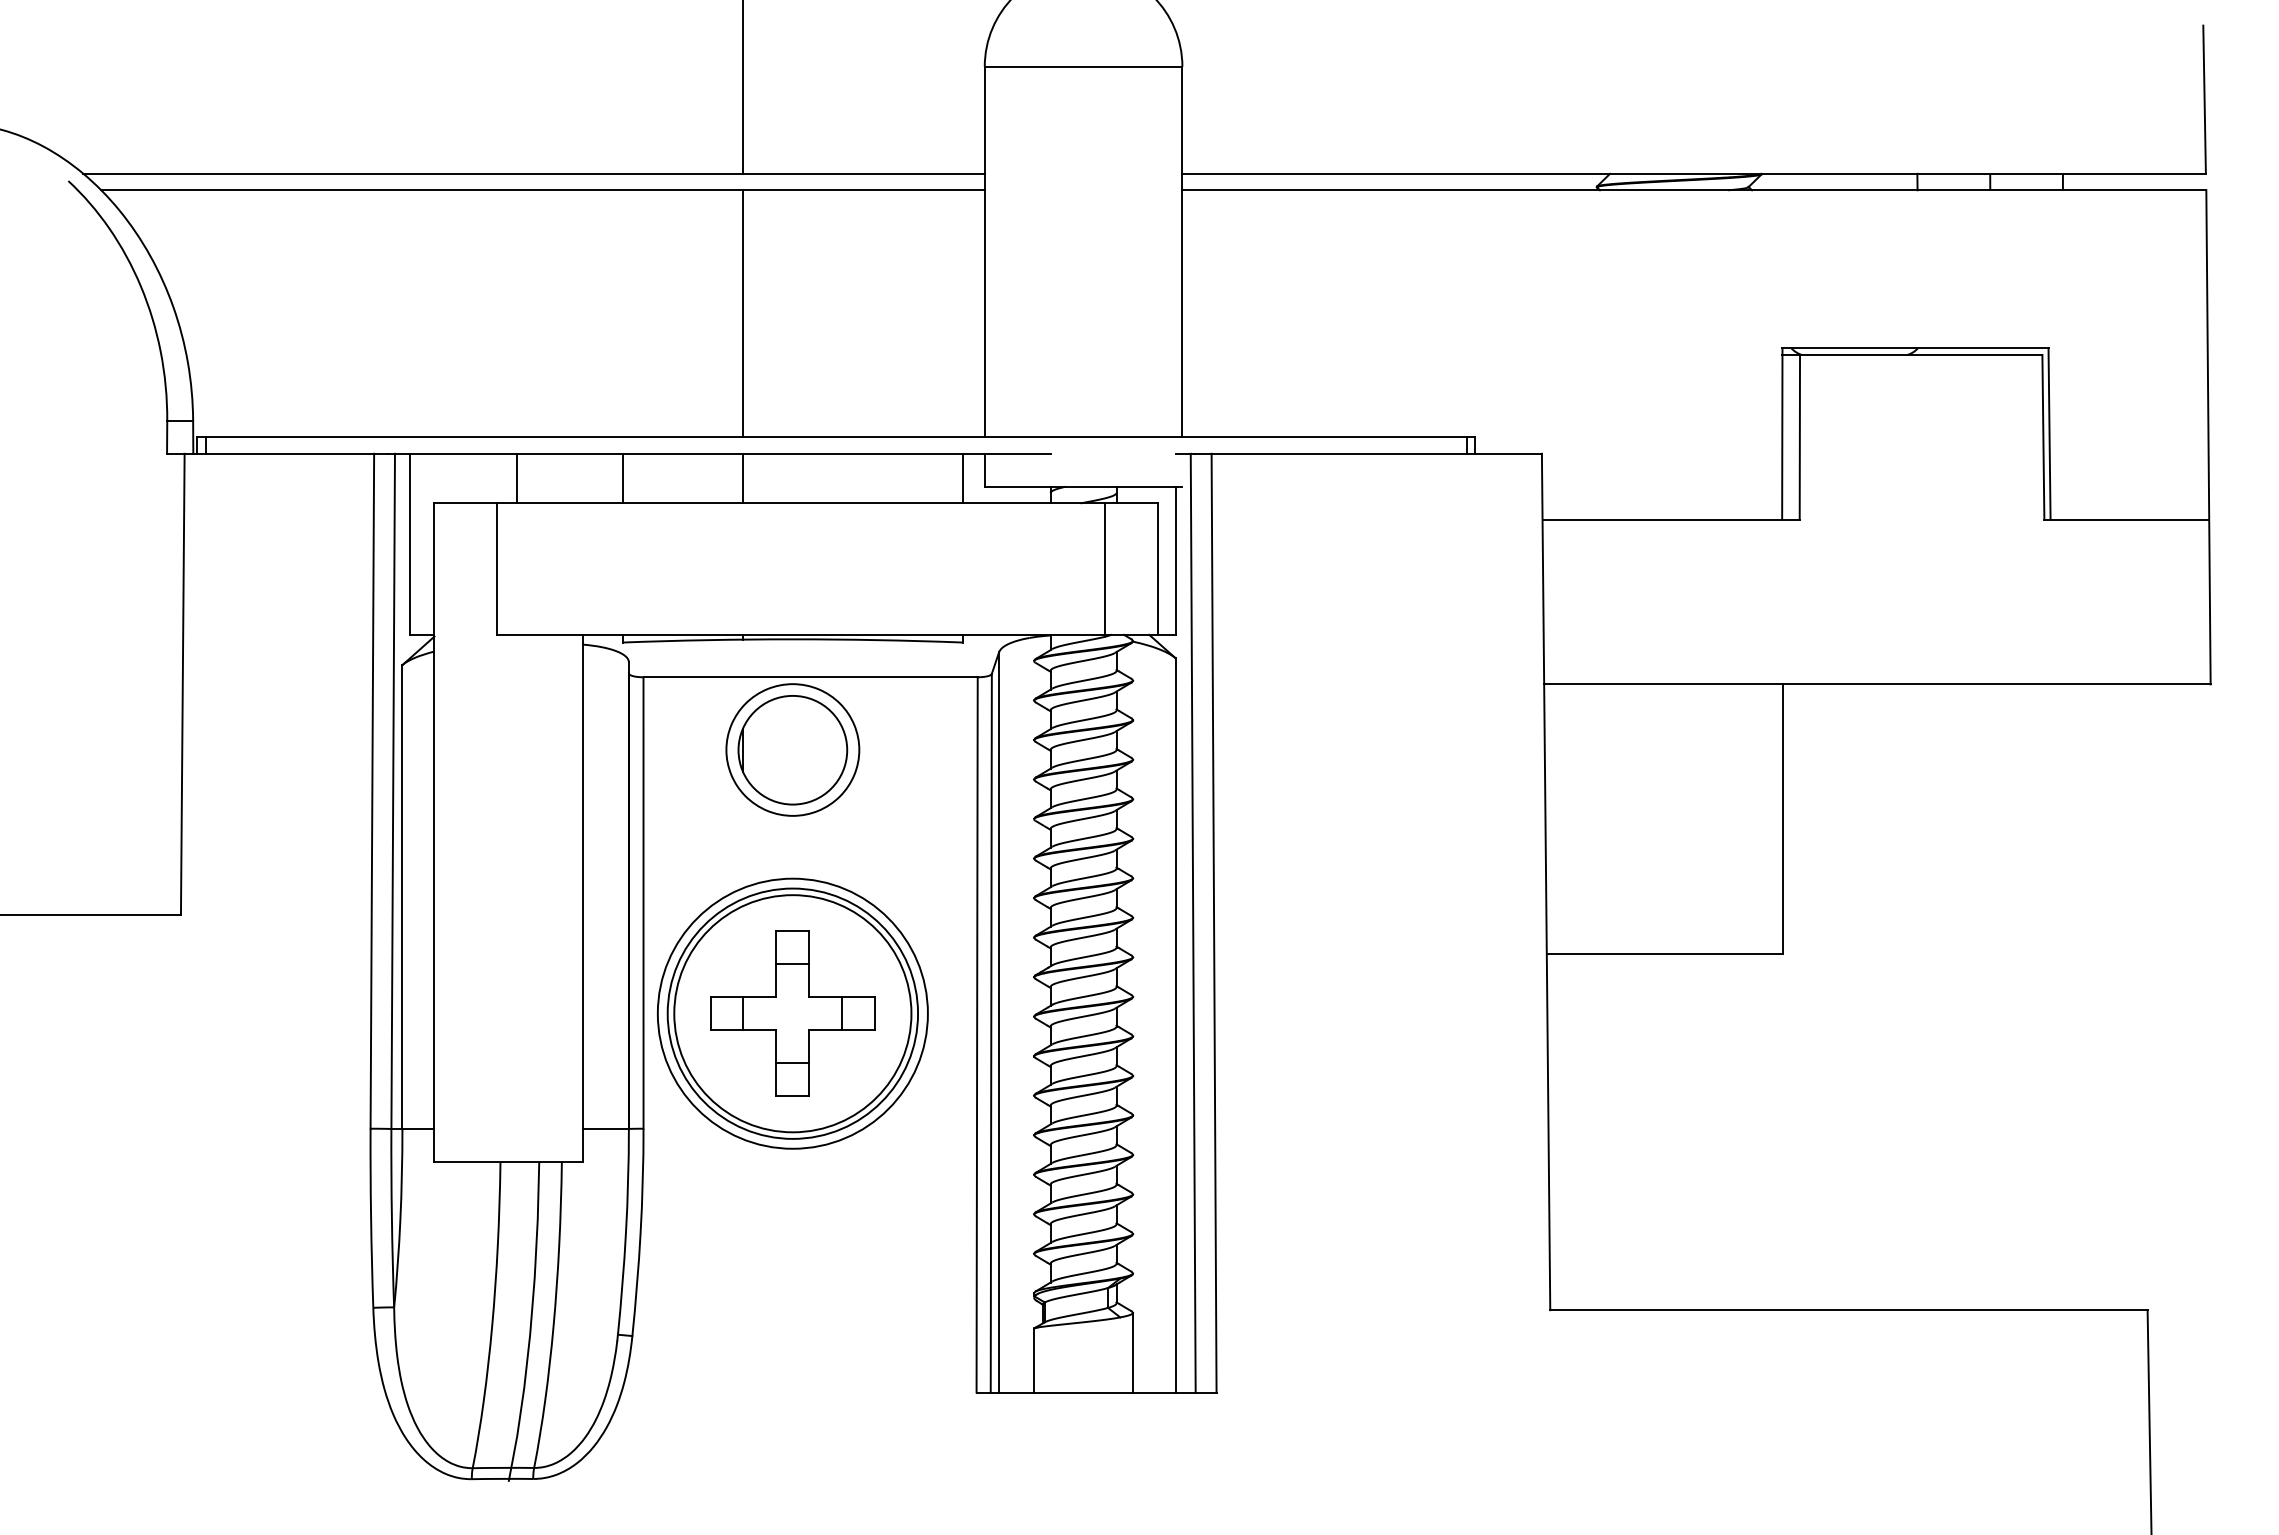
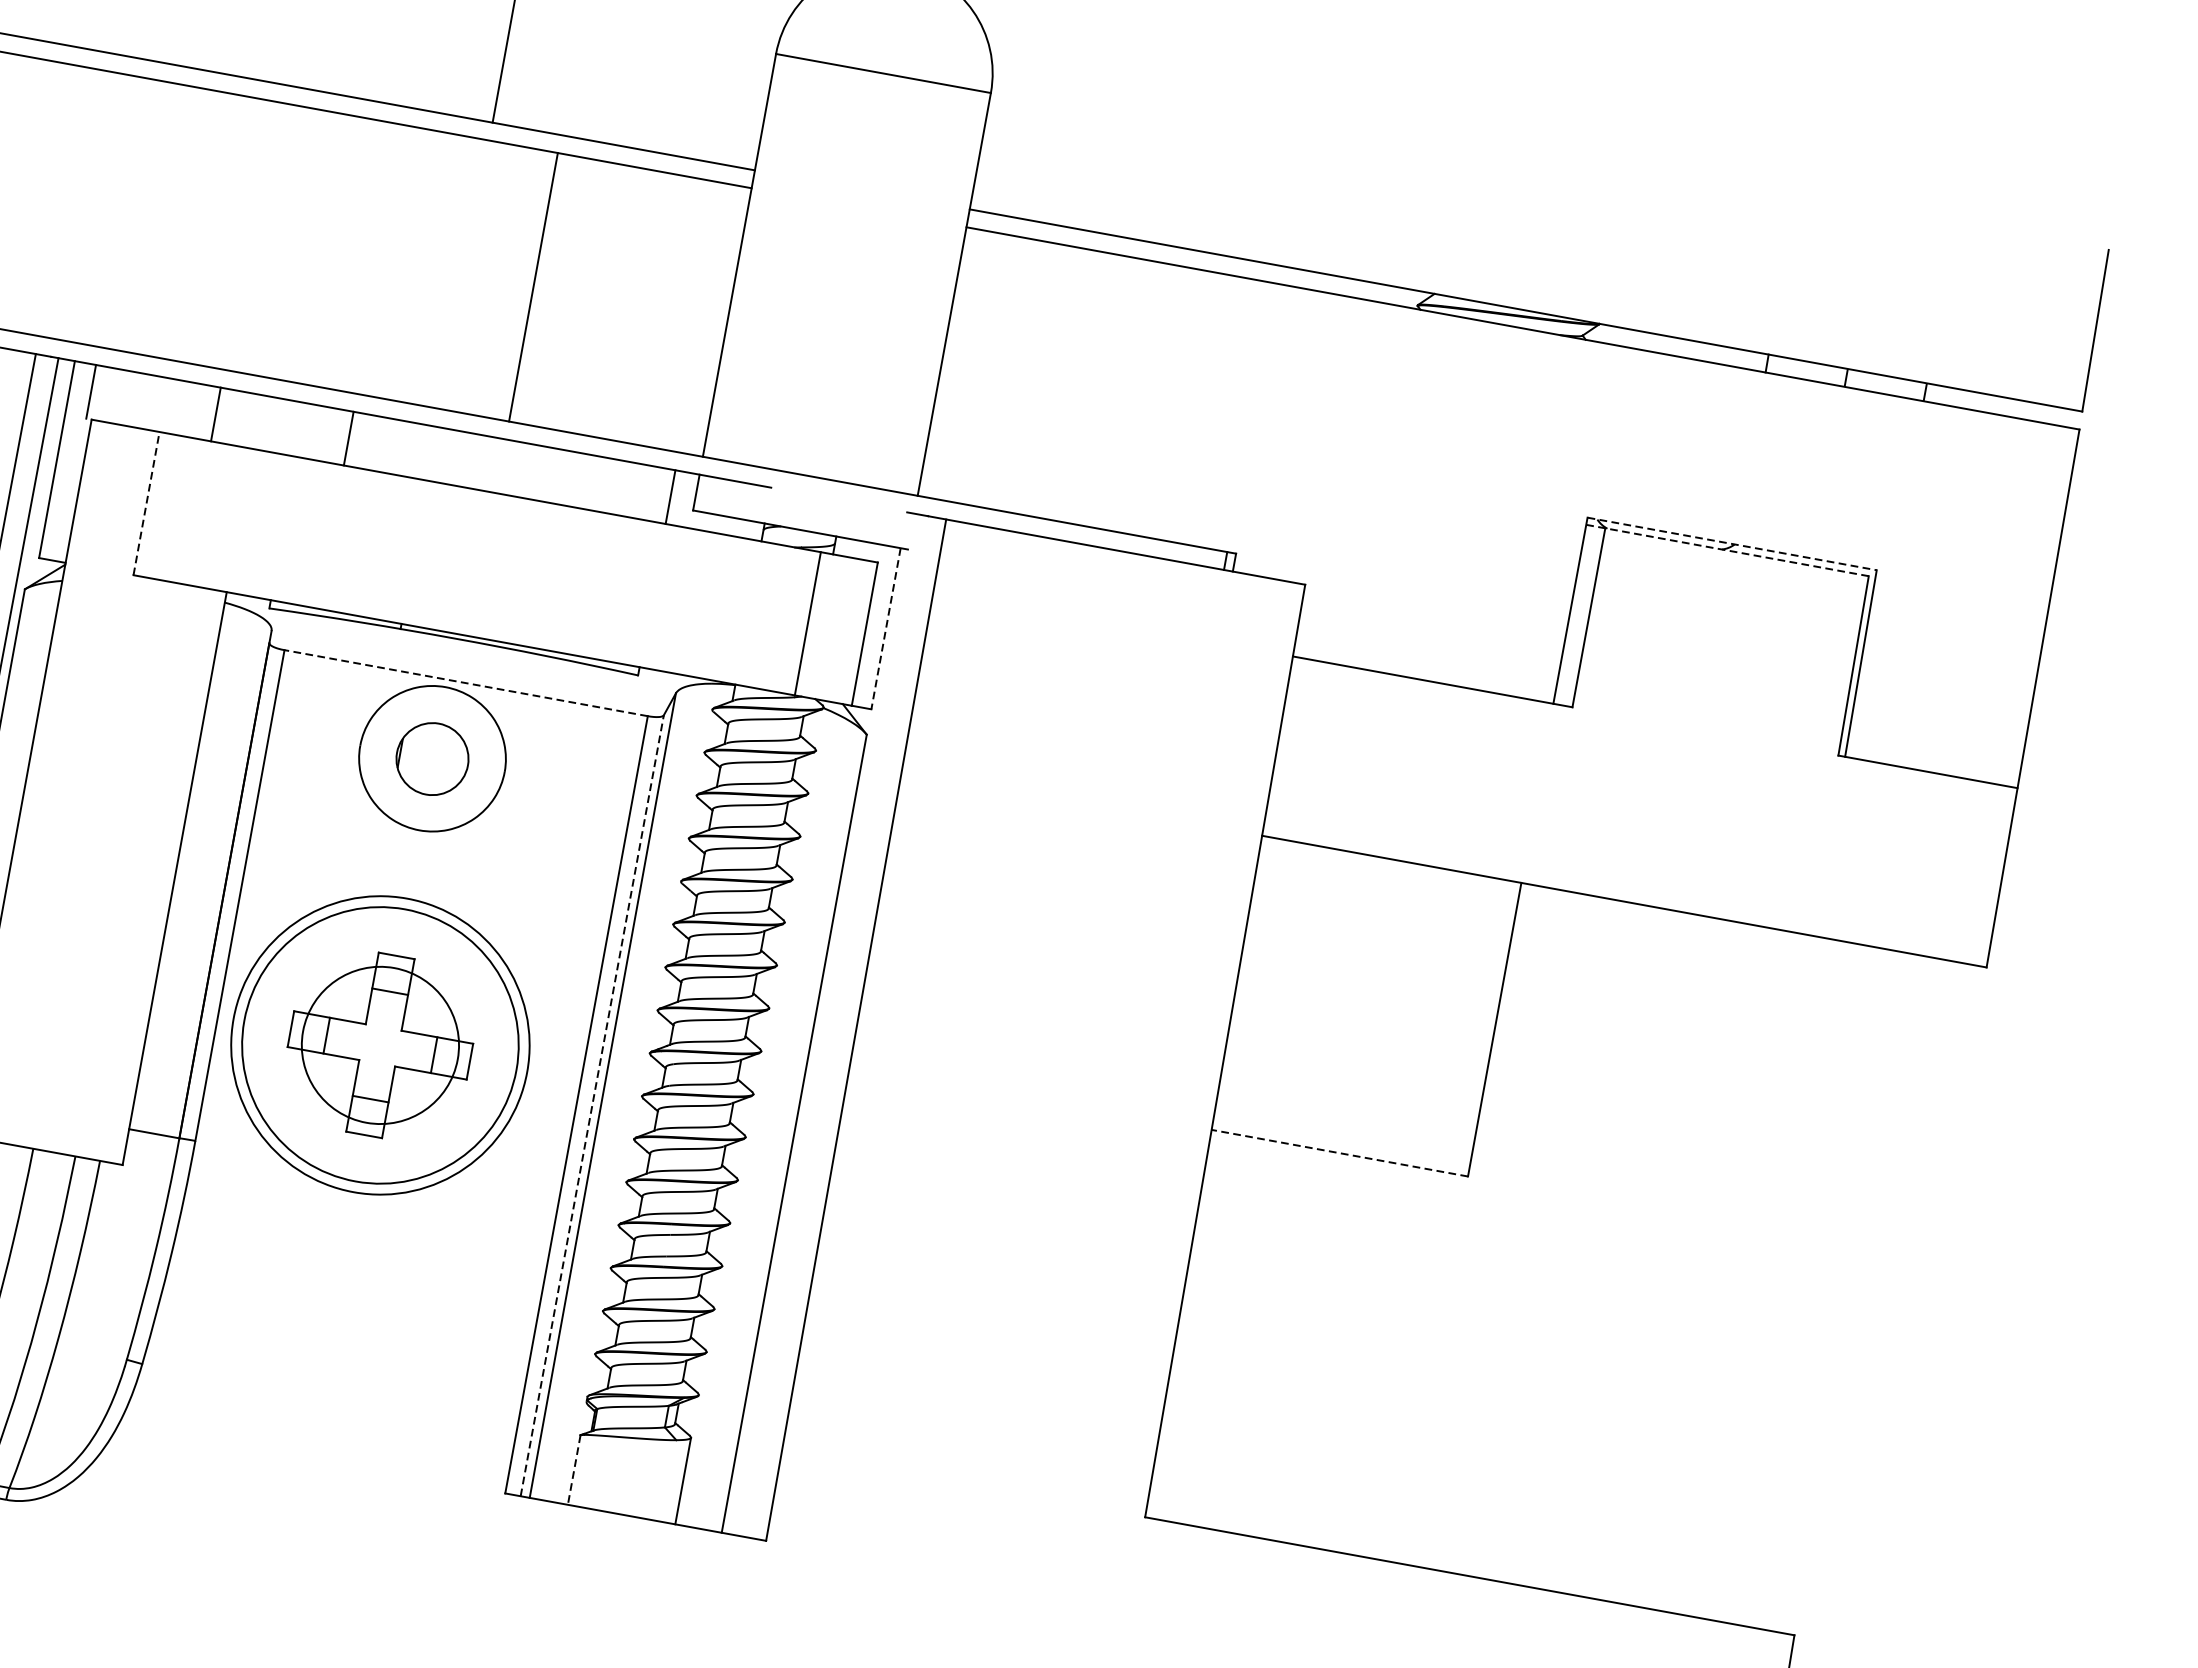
line: (743, 313) -> (533, 286), moved
line: (1916, 348) -> (1733, 544), solid -> dashed
line: (1912, 354) -> (1727, 550), solid -> dashed
line: (517, 478) -> (91, 391), moved
line: (623, 478) -> (216, 414), moved
line: (743, 478) -> (348, 438), moved
line: (1175, 561) -> (885, 629), solid -> dashed
line: (496, 569) -> (146, 503), solid -> dashed
line: (810, 677) -> (466, 683), solid -> dashed
part: (792, 750) -> (432, 759), size x0.6
line: (1192, 922) -> (832, 1025), removed
line: (1664, 954) -> (1339, 1153), solid -> dashed
circle: (792, 1013) -> (380, 1045), size x0.6
line: (991, 1032) -> (592, 1105), solid -> dashed
line: (1034, 1360) -> (574, 1470), solid -> dashed

